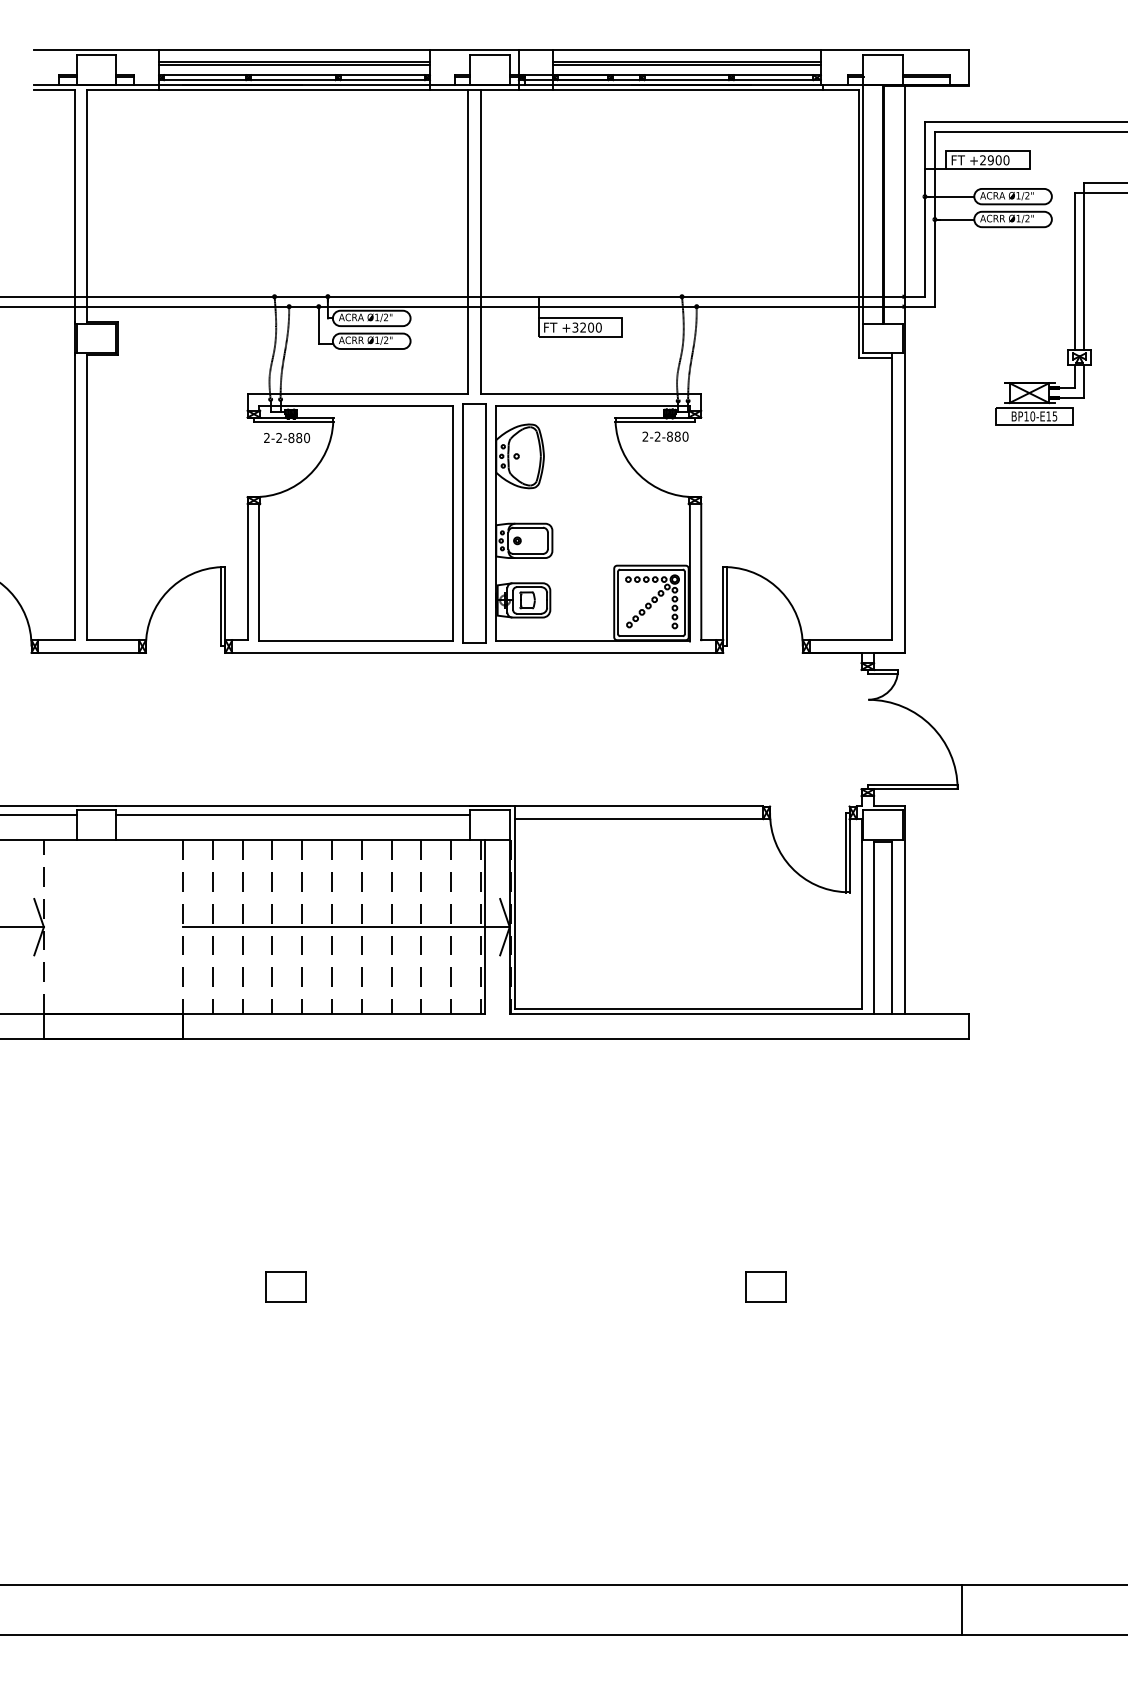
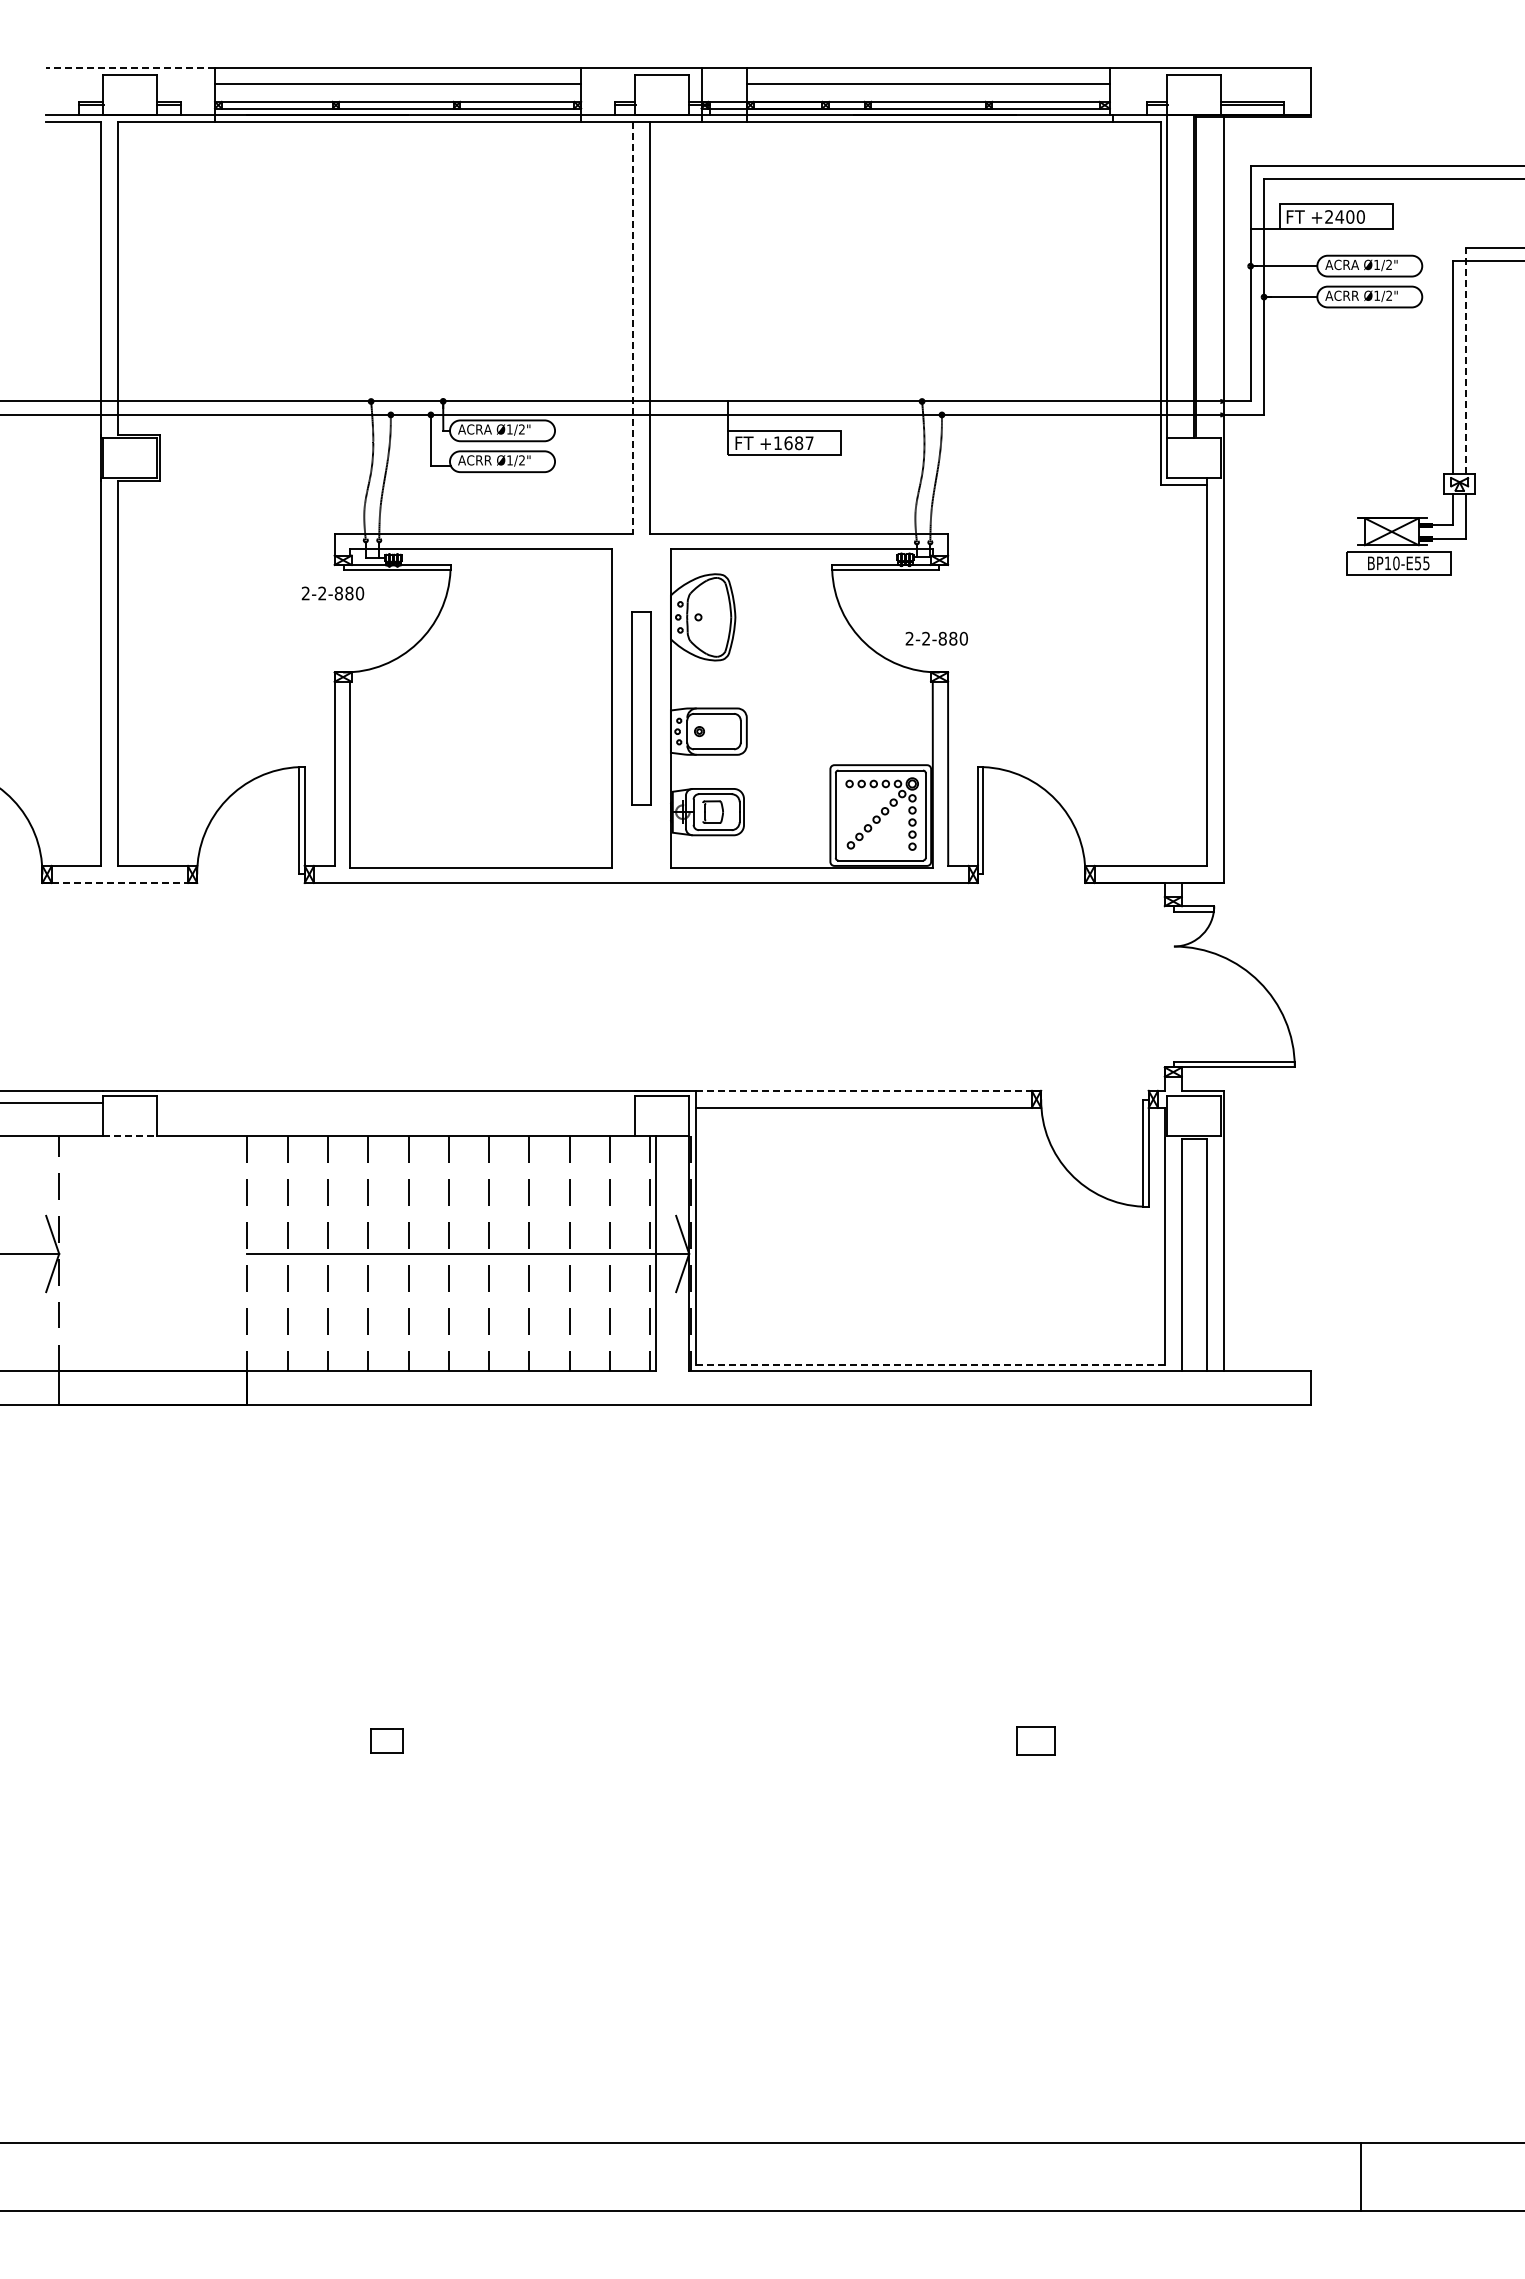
line: (96, 50) -> (130, 68), solid -> dashed
line: (294, 65) -> (398, 88), removed
line: (686, 65) -> (928, 88), removed
text: (990, 159) -> (1339, 216), +2900 -> +2400
line: (467, 242) -> (632, 327), solid -> dashed
line: (1083, 266) -> (1465, 360), solid -> dashed
text: (586, 327) -> (793, 443), +3200 -> +1687
text: (1048, 416) -> (1417, 563), BP10-E15 -> BP10-E55
text: (665, 436) -> (936, 638), moved
text: (286, 437) -> (332, 593), moved
part: (473, 523) -> (640, 708), size x0.6
line: (88, 653) -> (119, 883), solid -> dashed
line: (638, 806) -> (863, 1090), solid -> dashed
line: (293, 815) -> (396, 1102), removed
line: (96, 840) -> (130, 1136), solid -> dashed
line: (687, 1008) -> (929, 1364), solid -> dashed
part: (285, 1286) -> (386, 1740), size x0.6
part: (765, 1286) -> (1035, 1740), size x0.7
line: (961, 1609) -> (1360, 2176), moved

